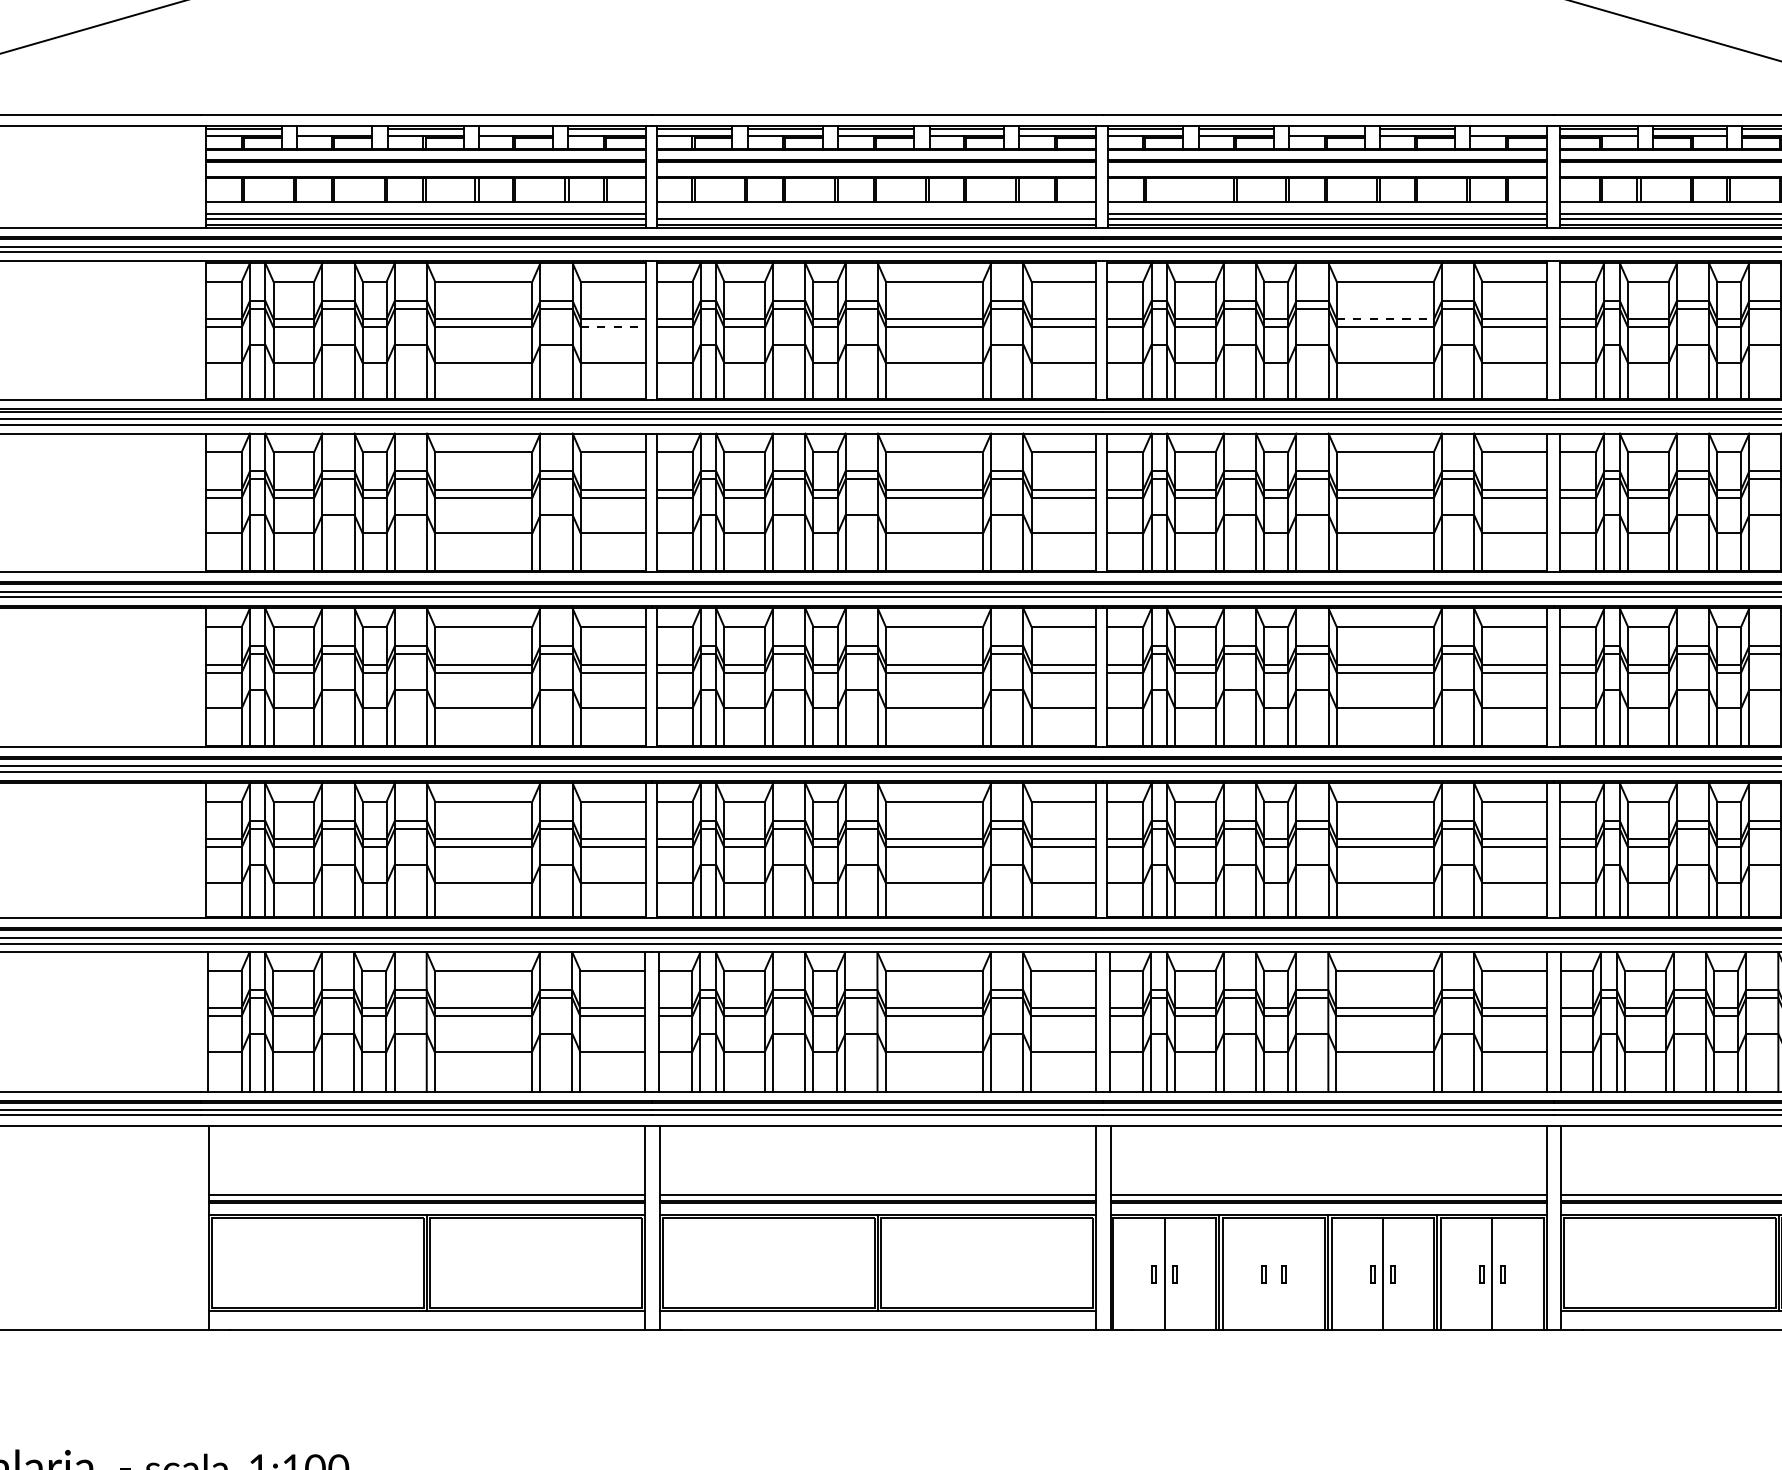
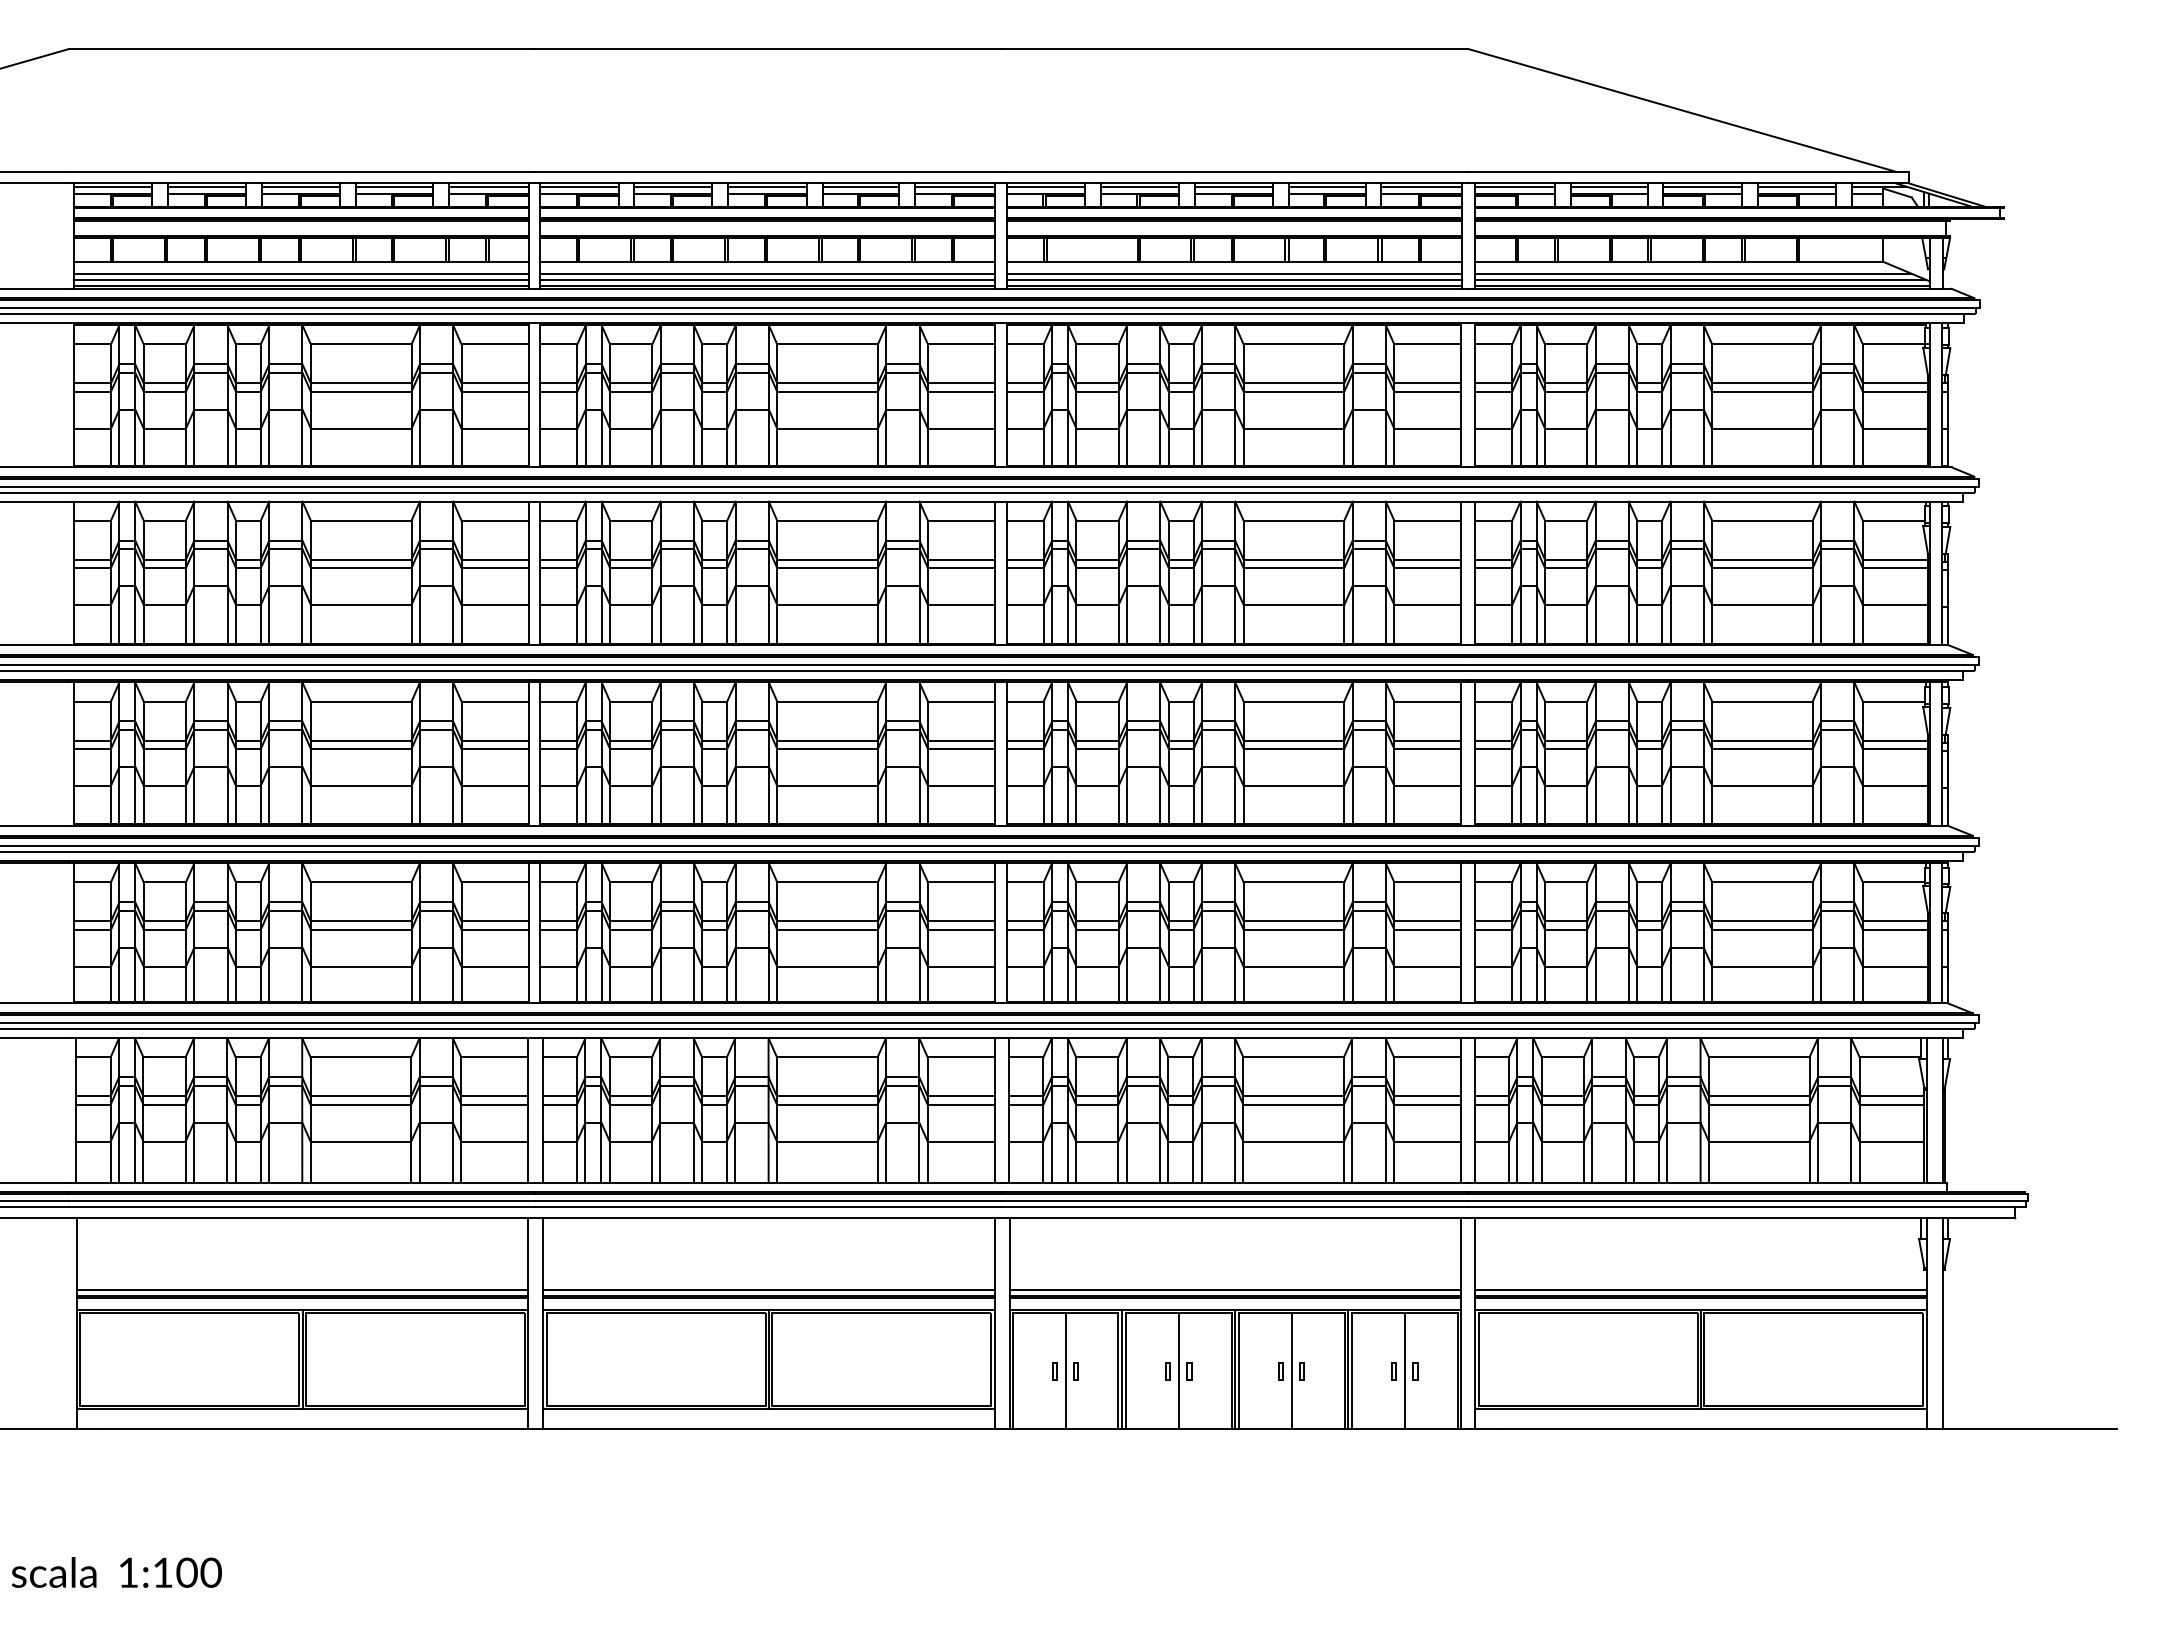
line: (335, 128) -> (207, 186), added
line: (515, 128) -> (394, 186), added
line: (1326, 128) -> (1233, 186), added
line: (1508, 128) -> (1421, 186), added
line: (876, 214) -> (767, 274), added
line: (1385, 319) -> (1294, 383), dashed -> solid
line: (613, 327) -> (495, 391), dashed -> solid
line: (1273, 1274) -> (1178, 1371), added

